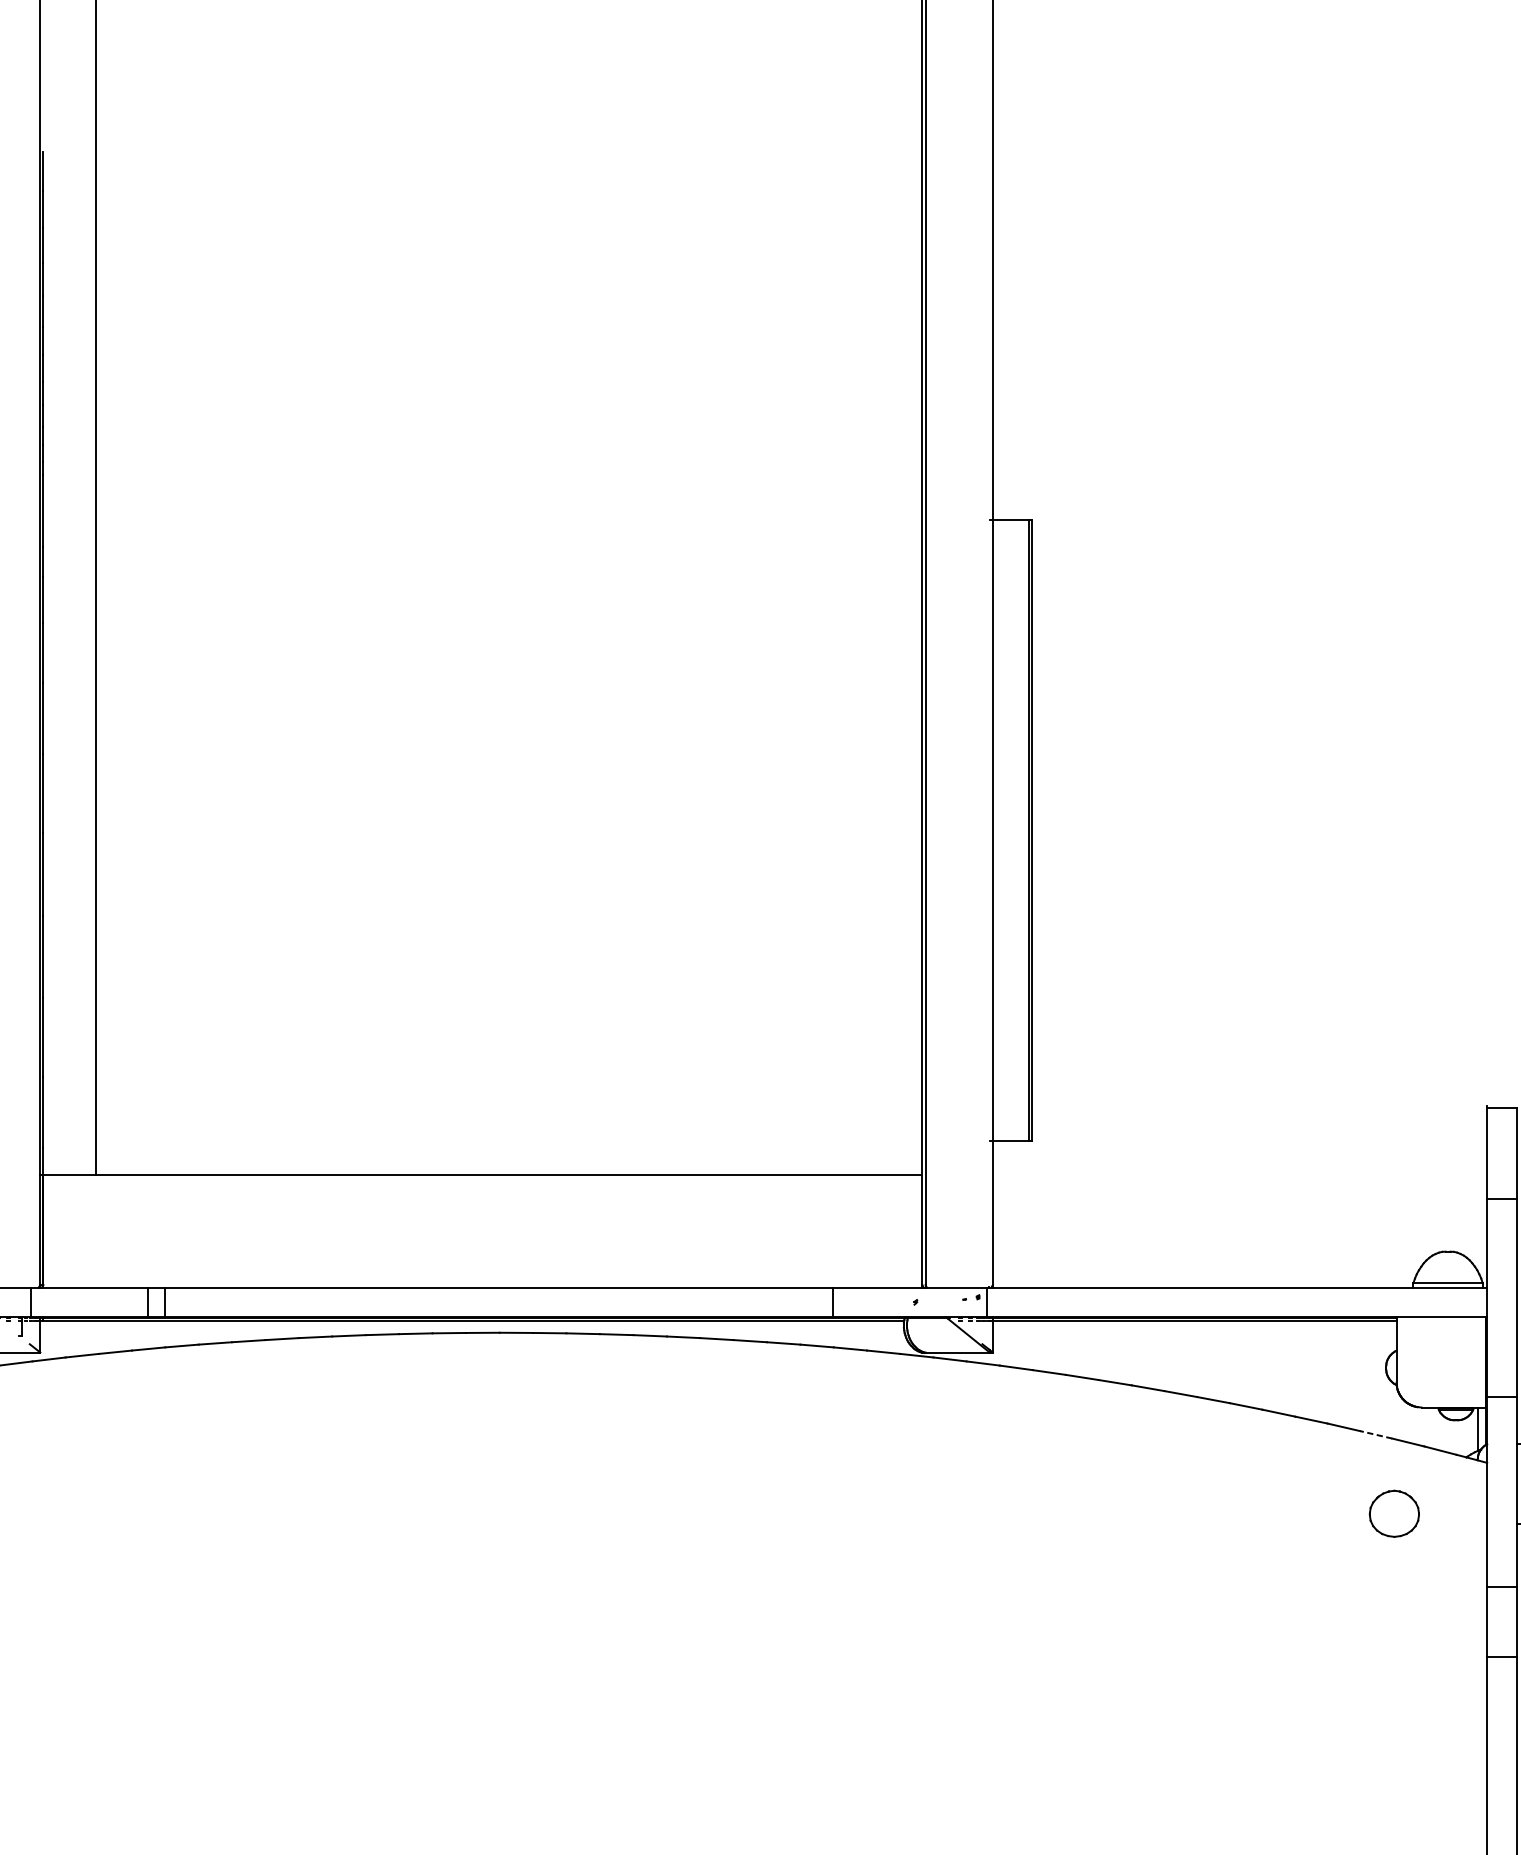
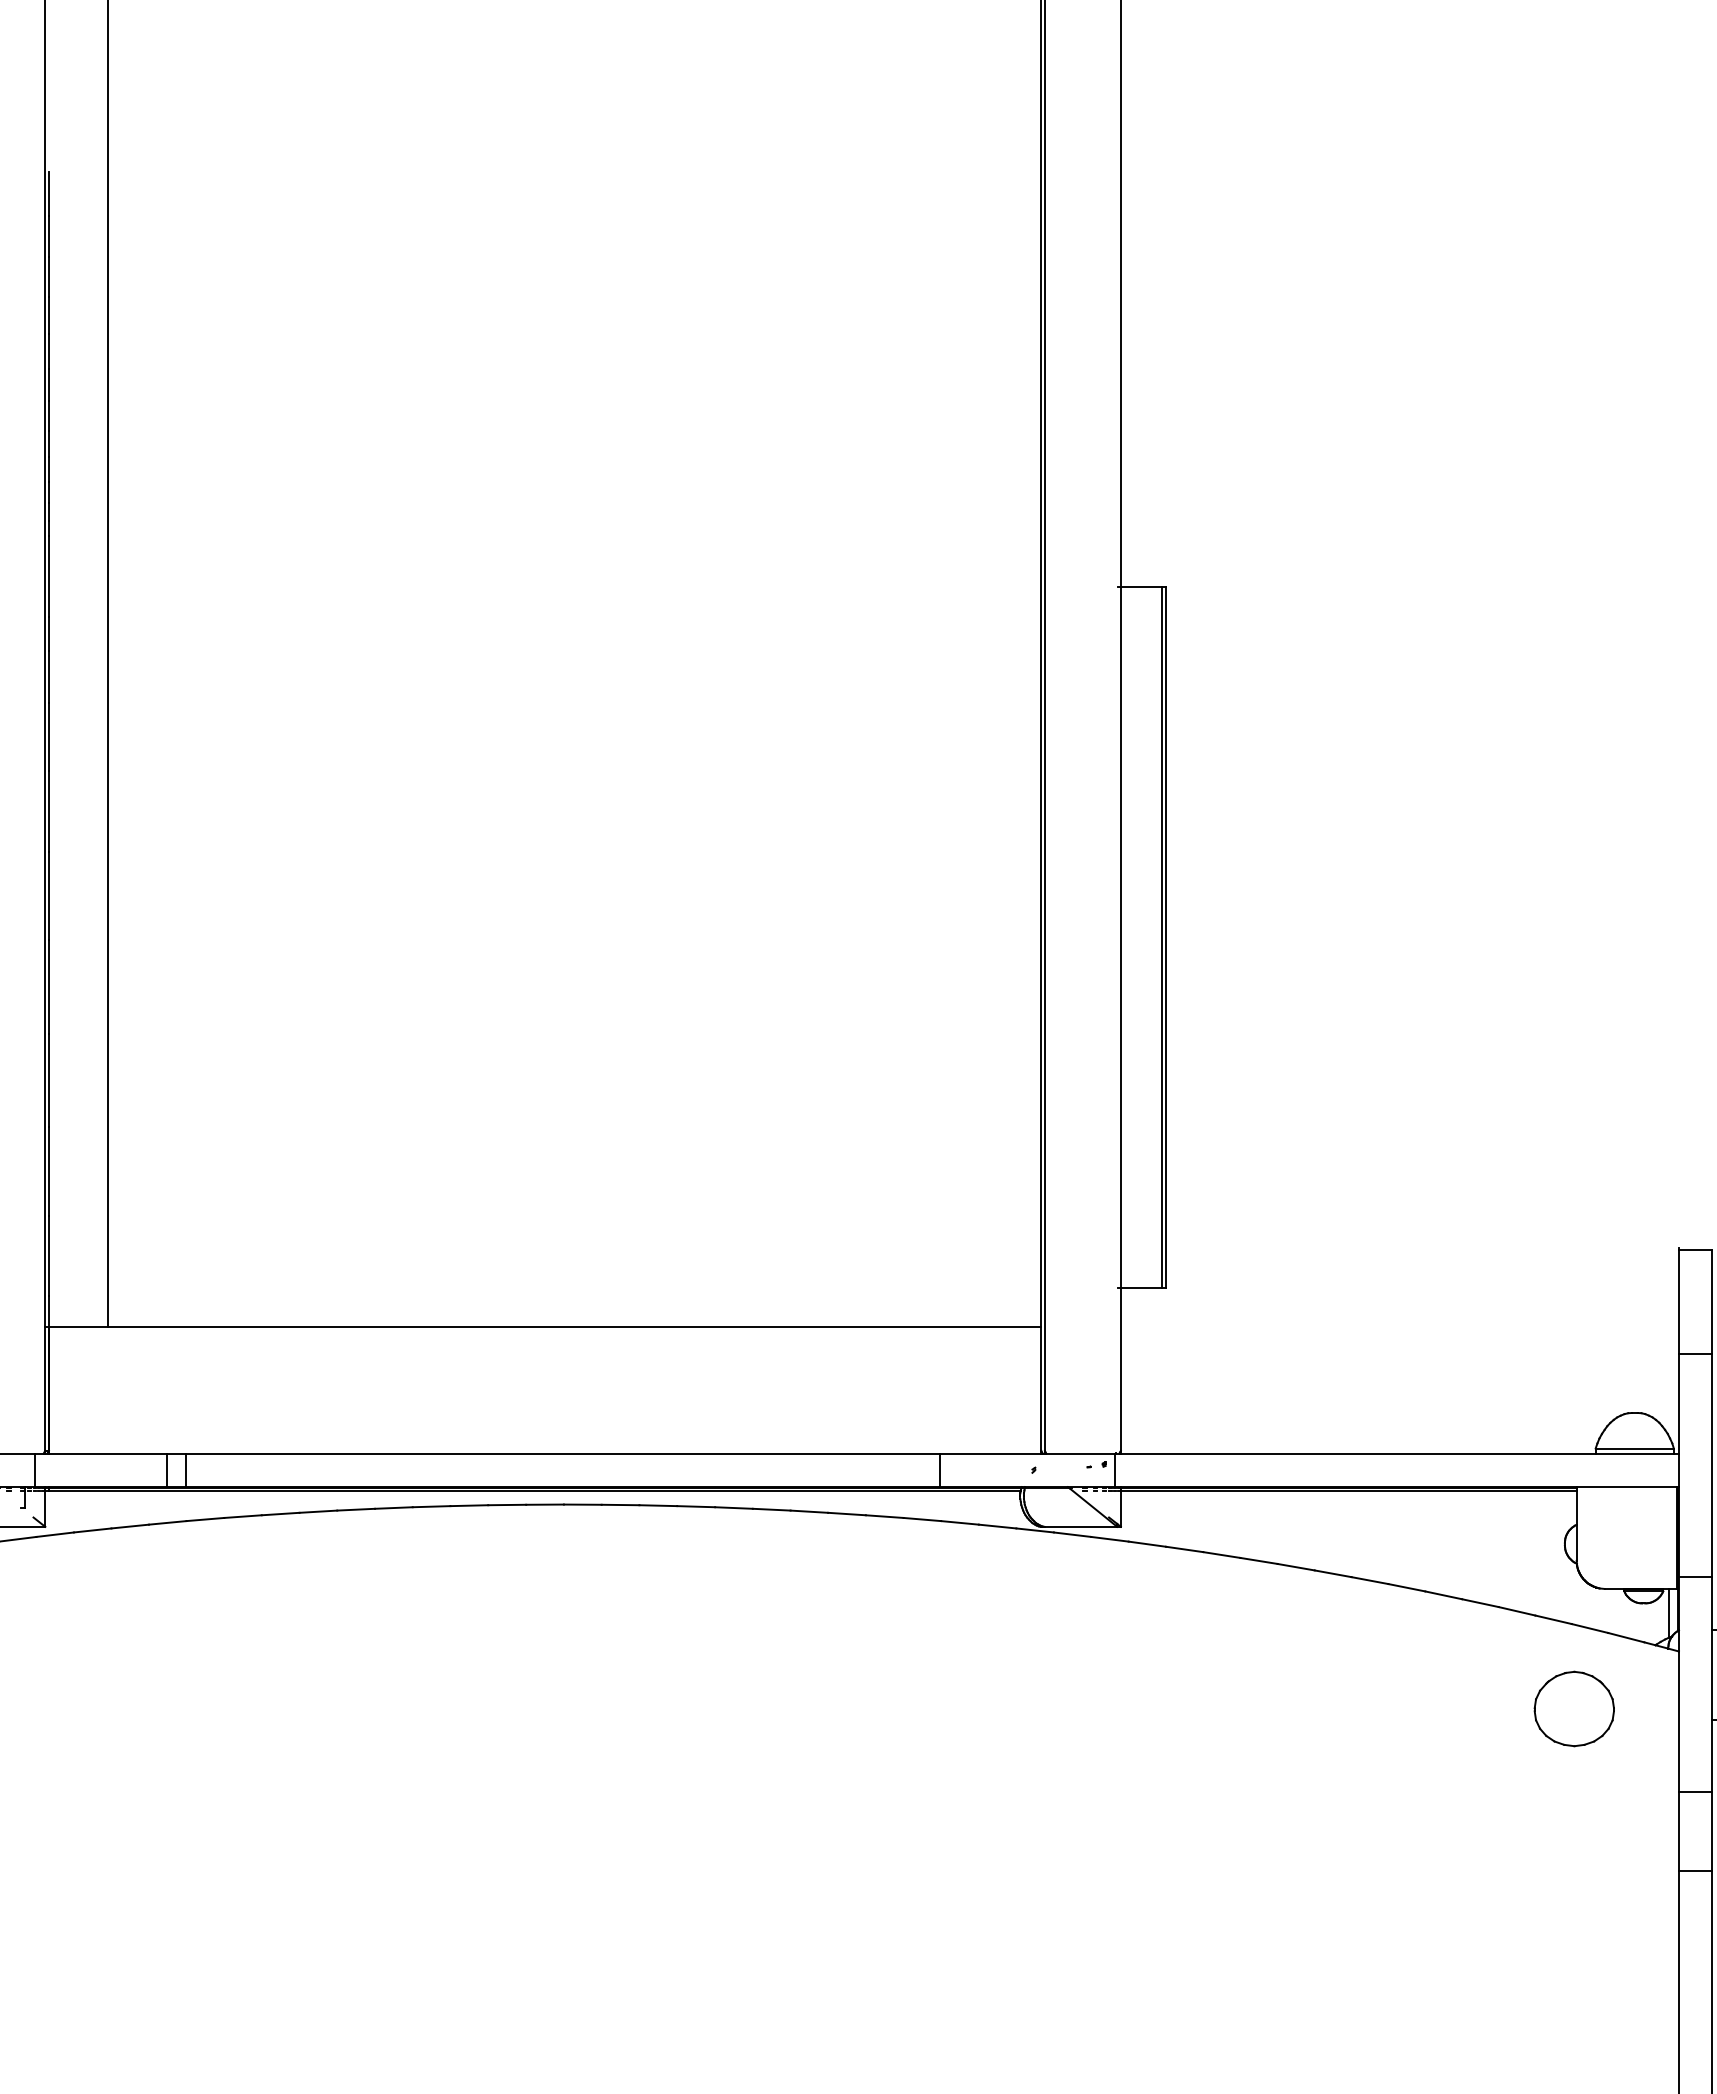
line: (1376, 1434) -> (1553, 1619), dashed -> solid
part: (1393, 1513) -> (1573, 1708), size x1.43

